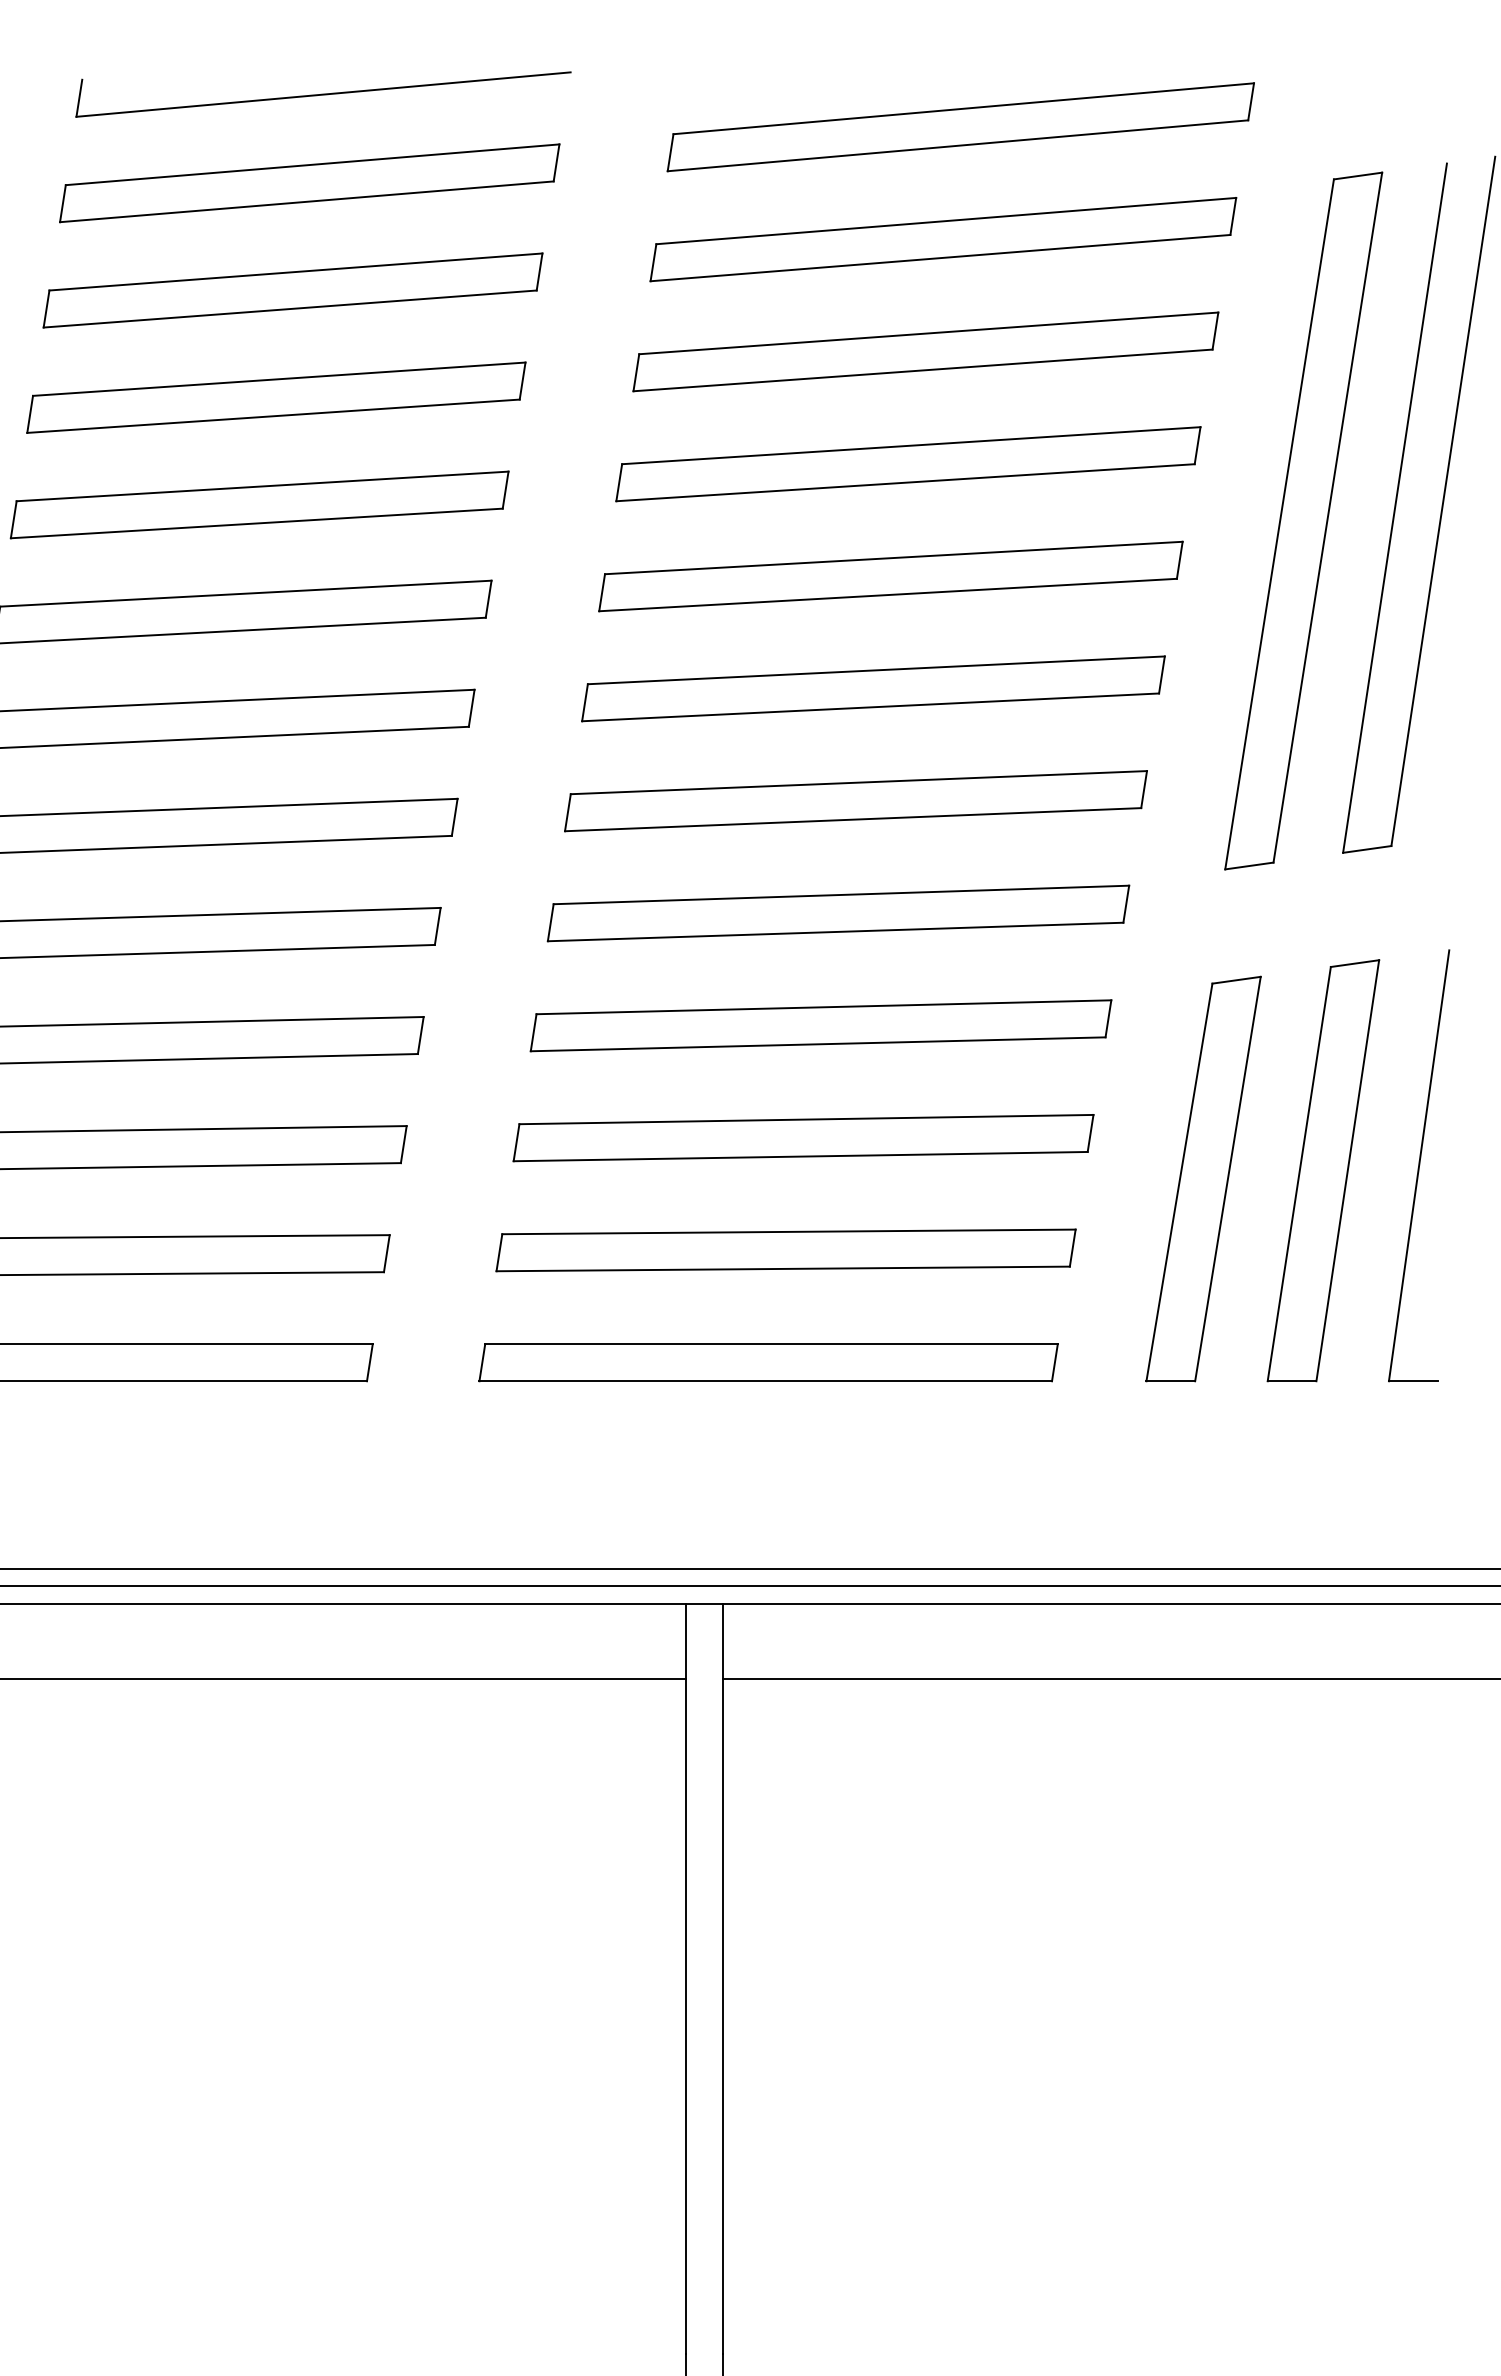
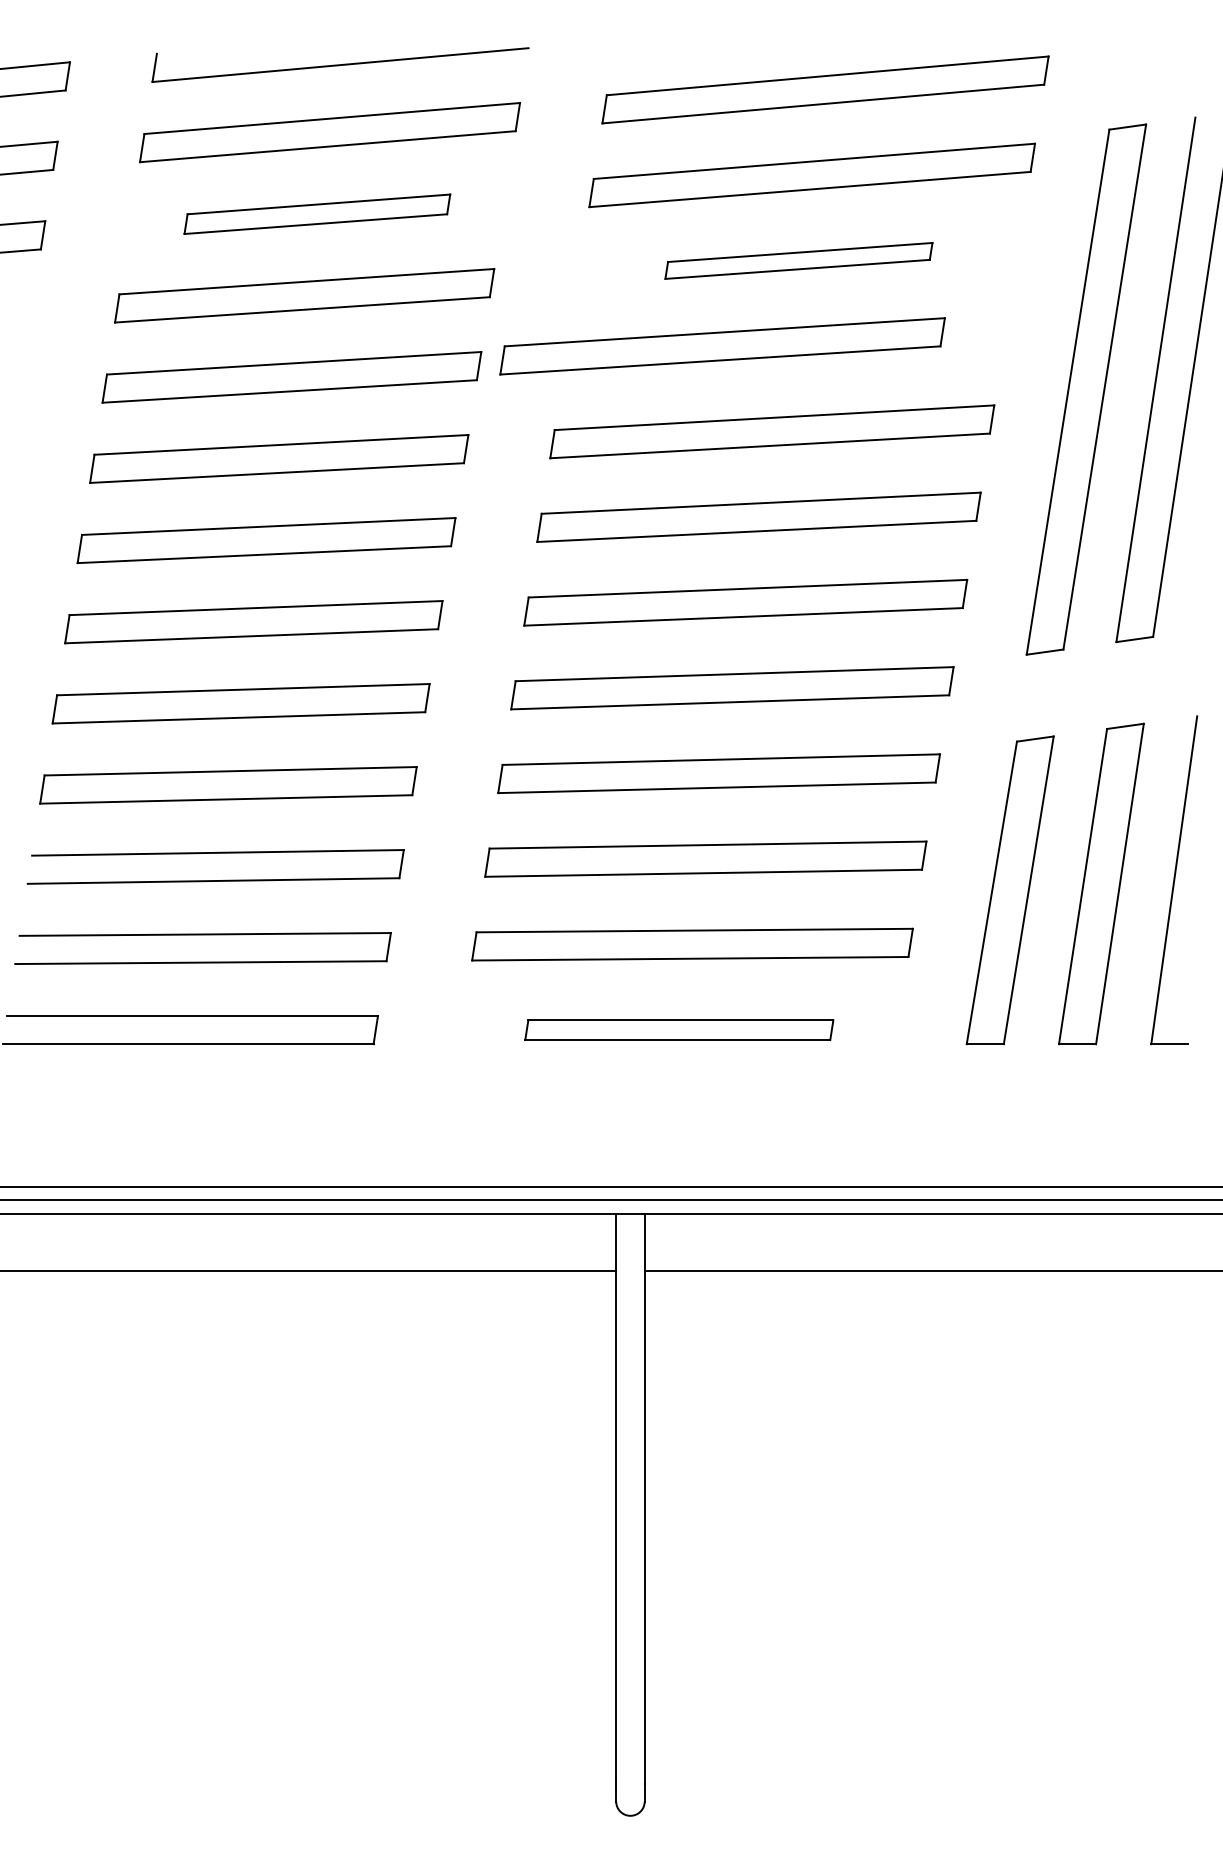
part: (293, 290) -> (317, 214), size x0.7
part: (925, 351) -> (798, 260), size x0.6
part: (908, 464) -> (722, 346), moved
part: (768, 1363) -> (679, 1030), size x0.7

